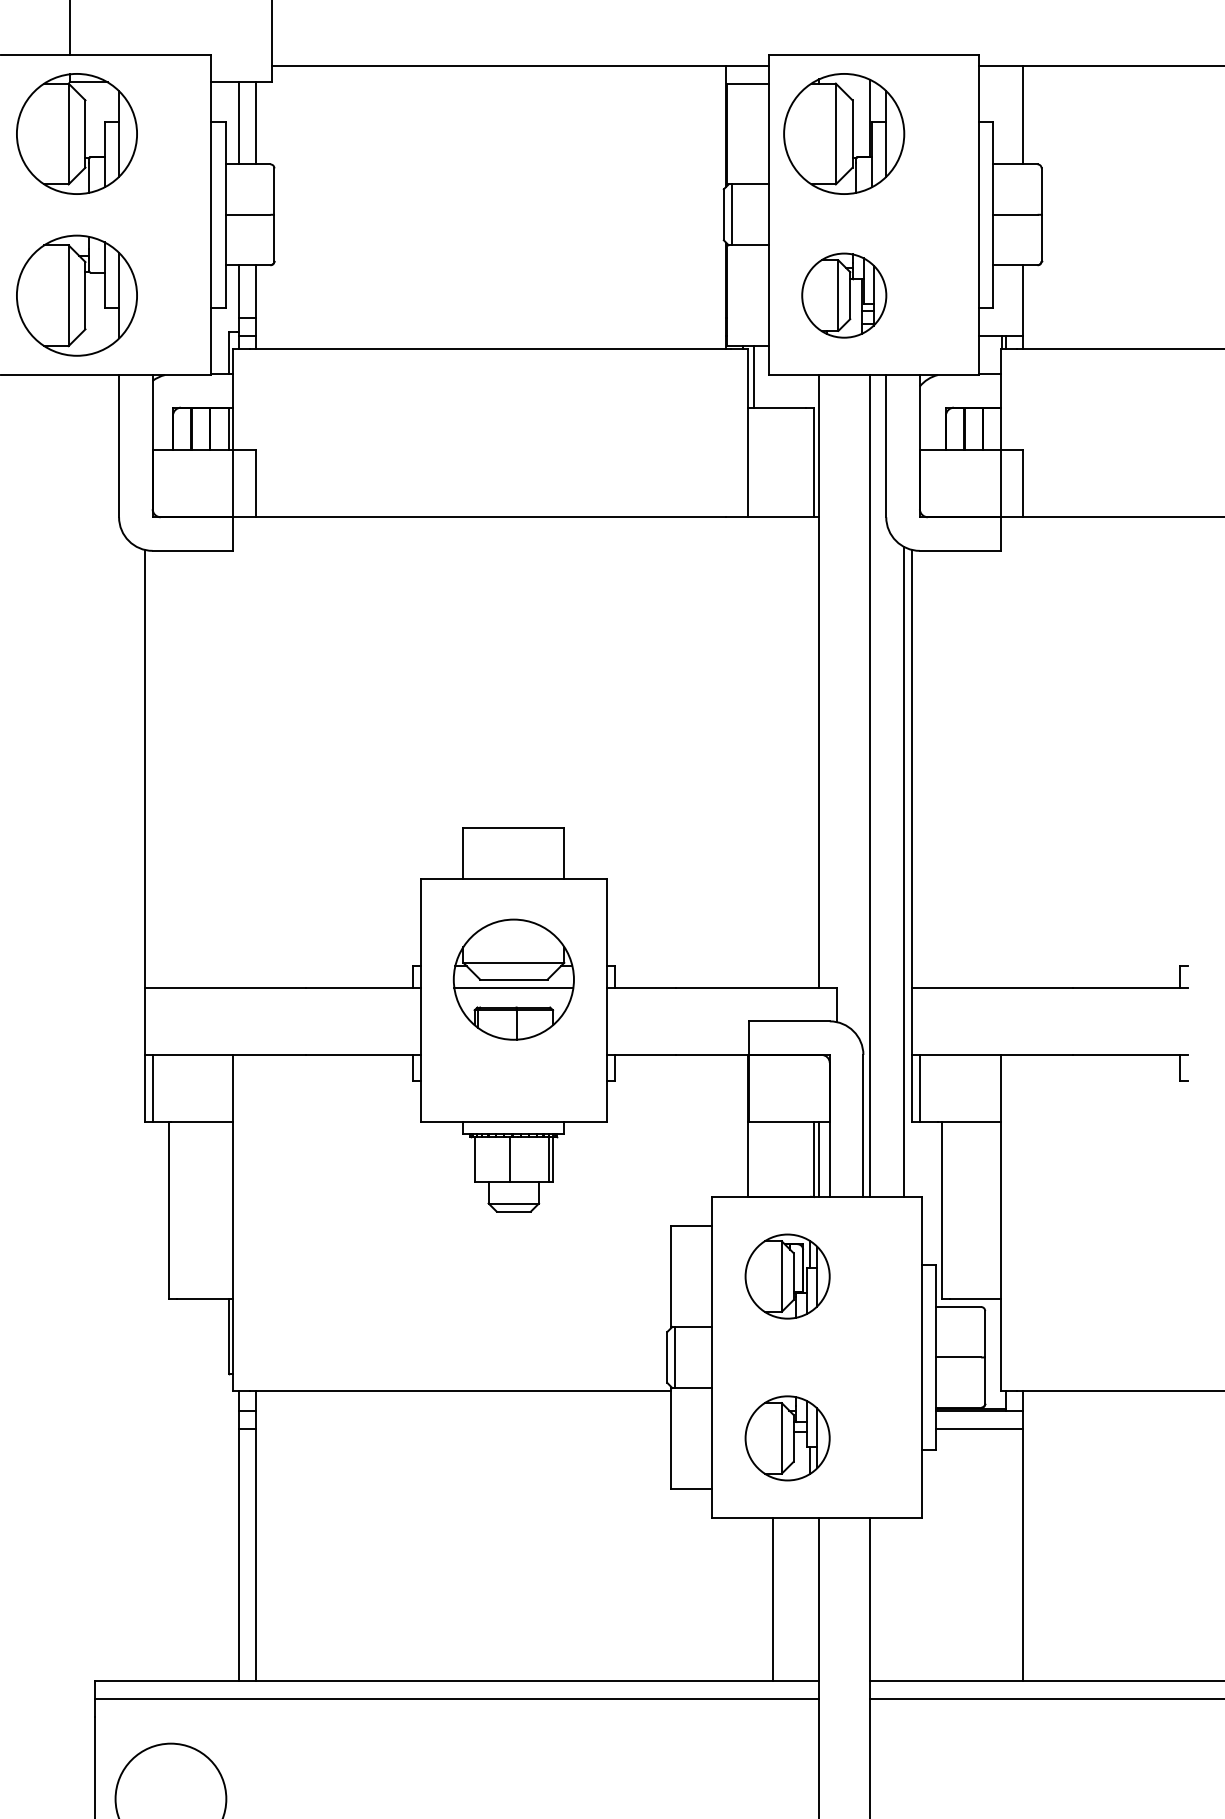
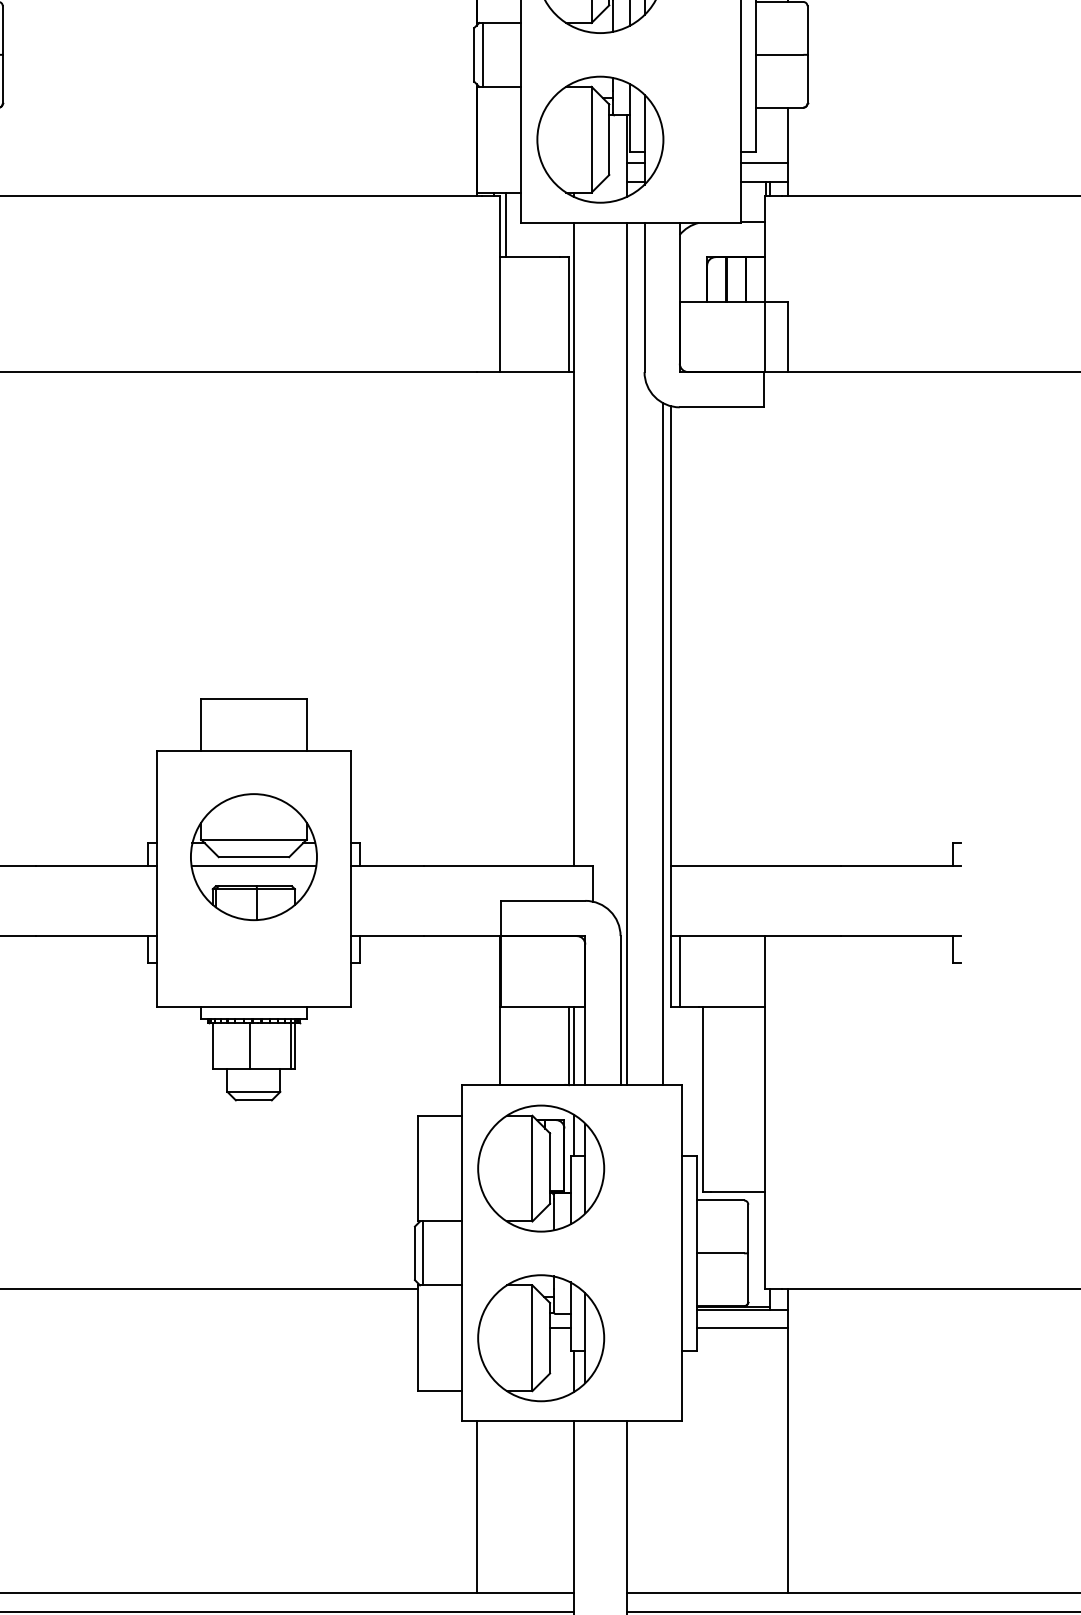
part: (844, 295) -> (600, 139), size x1.43
line: (1000, 318) -> (764, 163), added
part: (787, 1276) -> (540, 1168), size x1.43
part: (787, 1438) -> (540, 1338), size x1.43
line: (773, 1599) -> (476, 1507), moved

